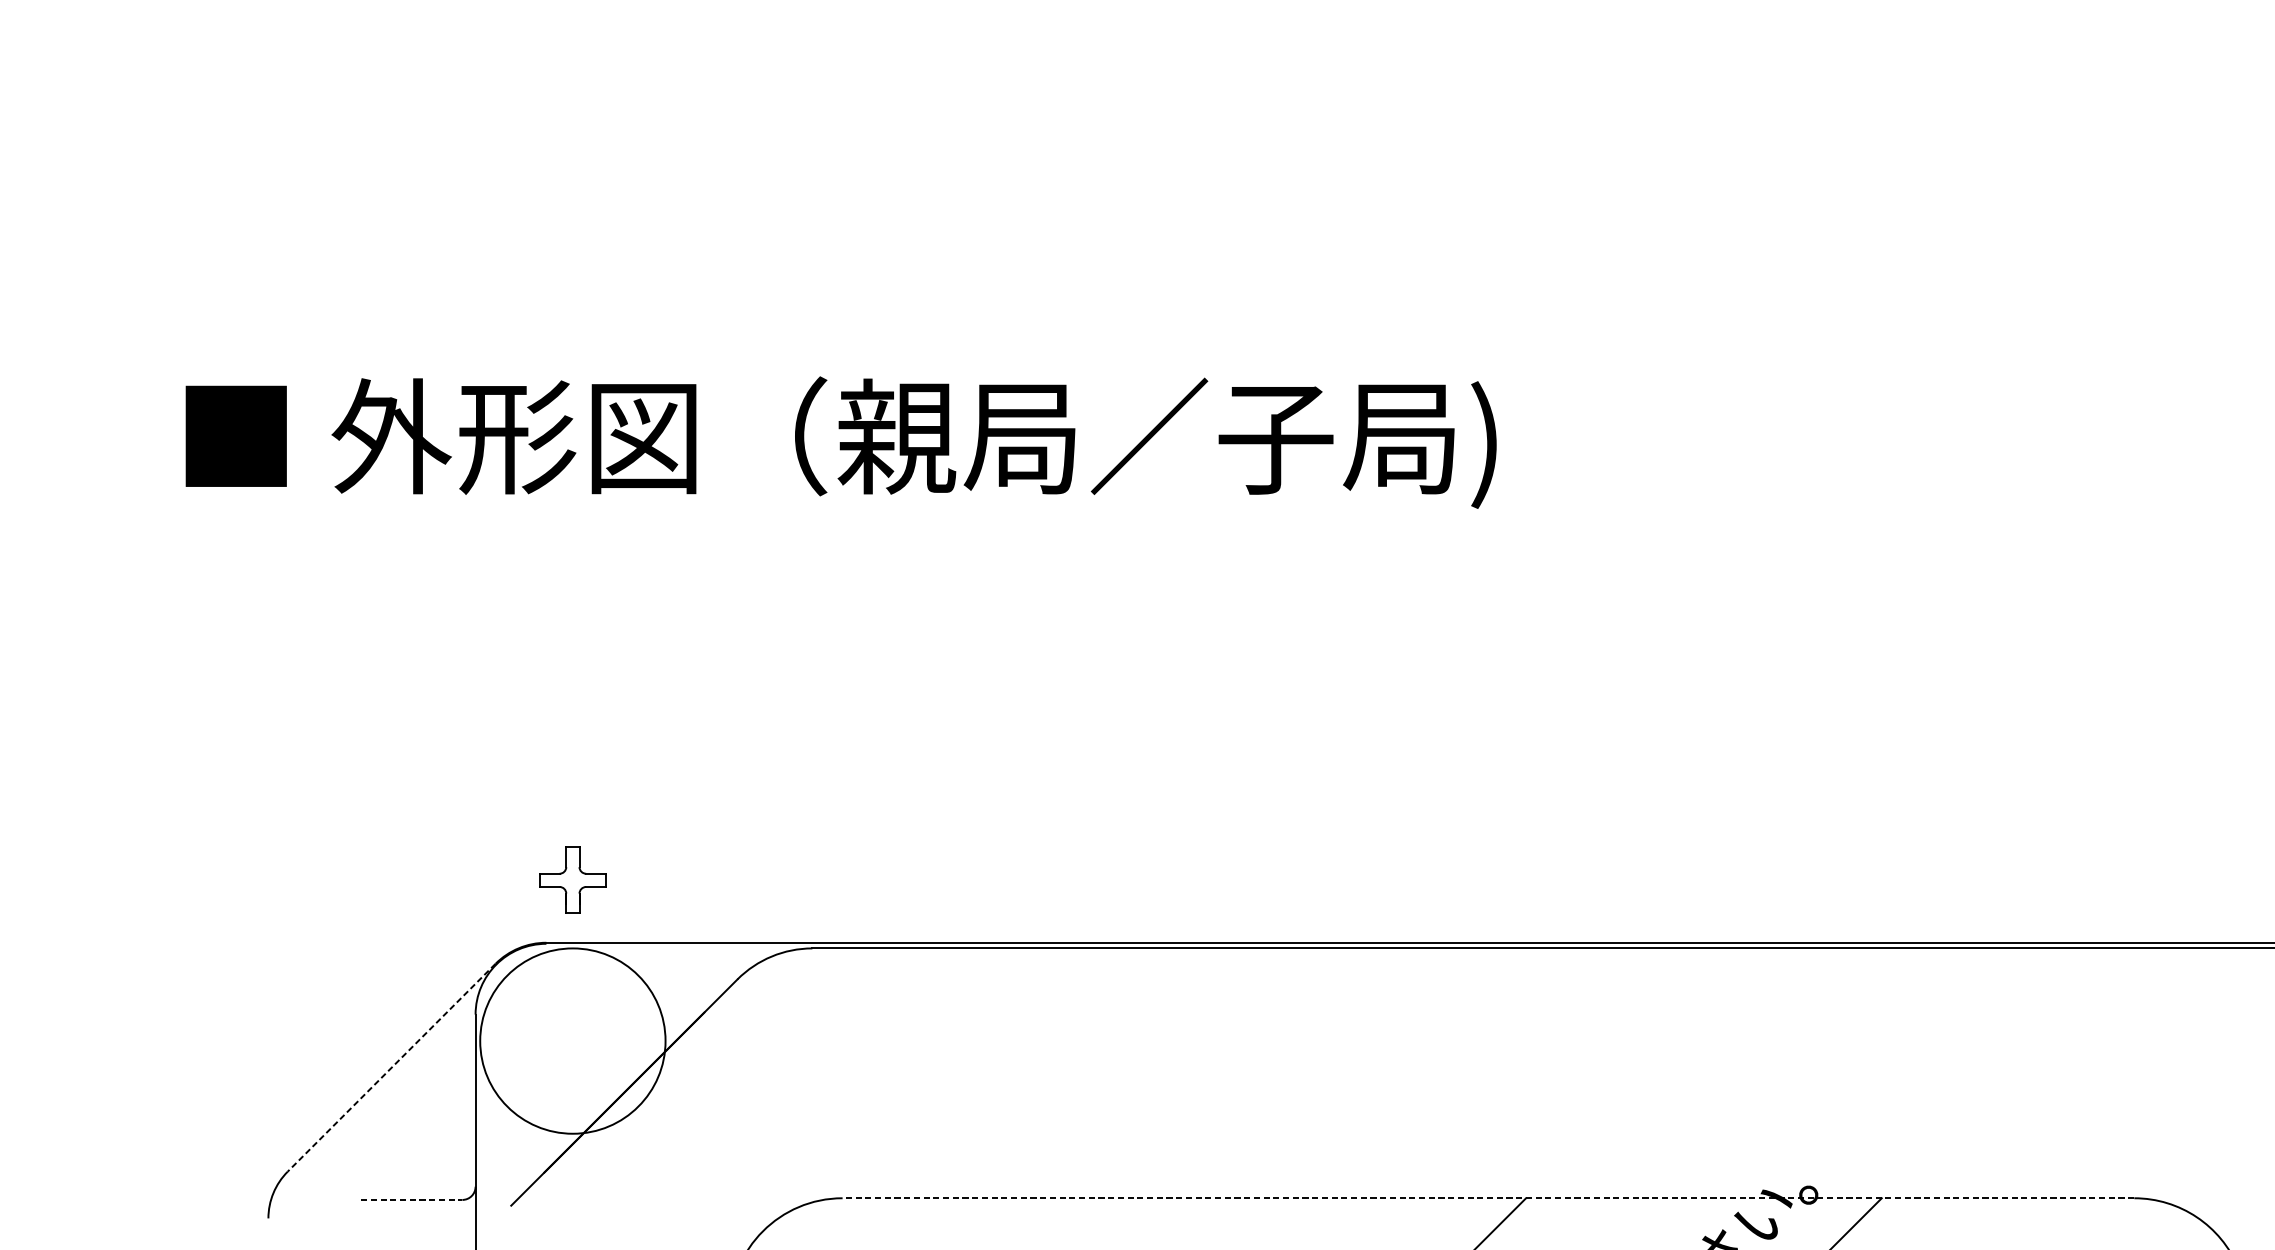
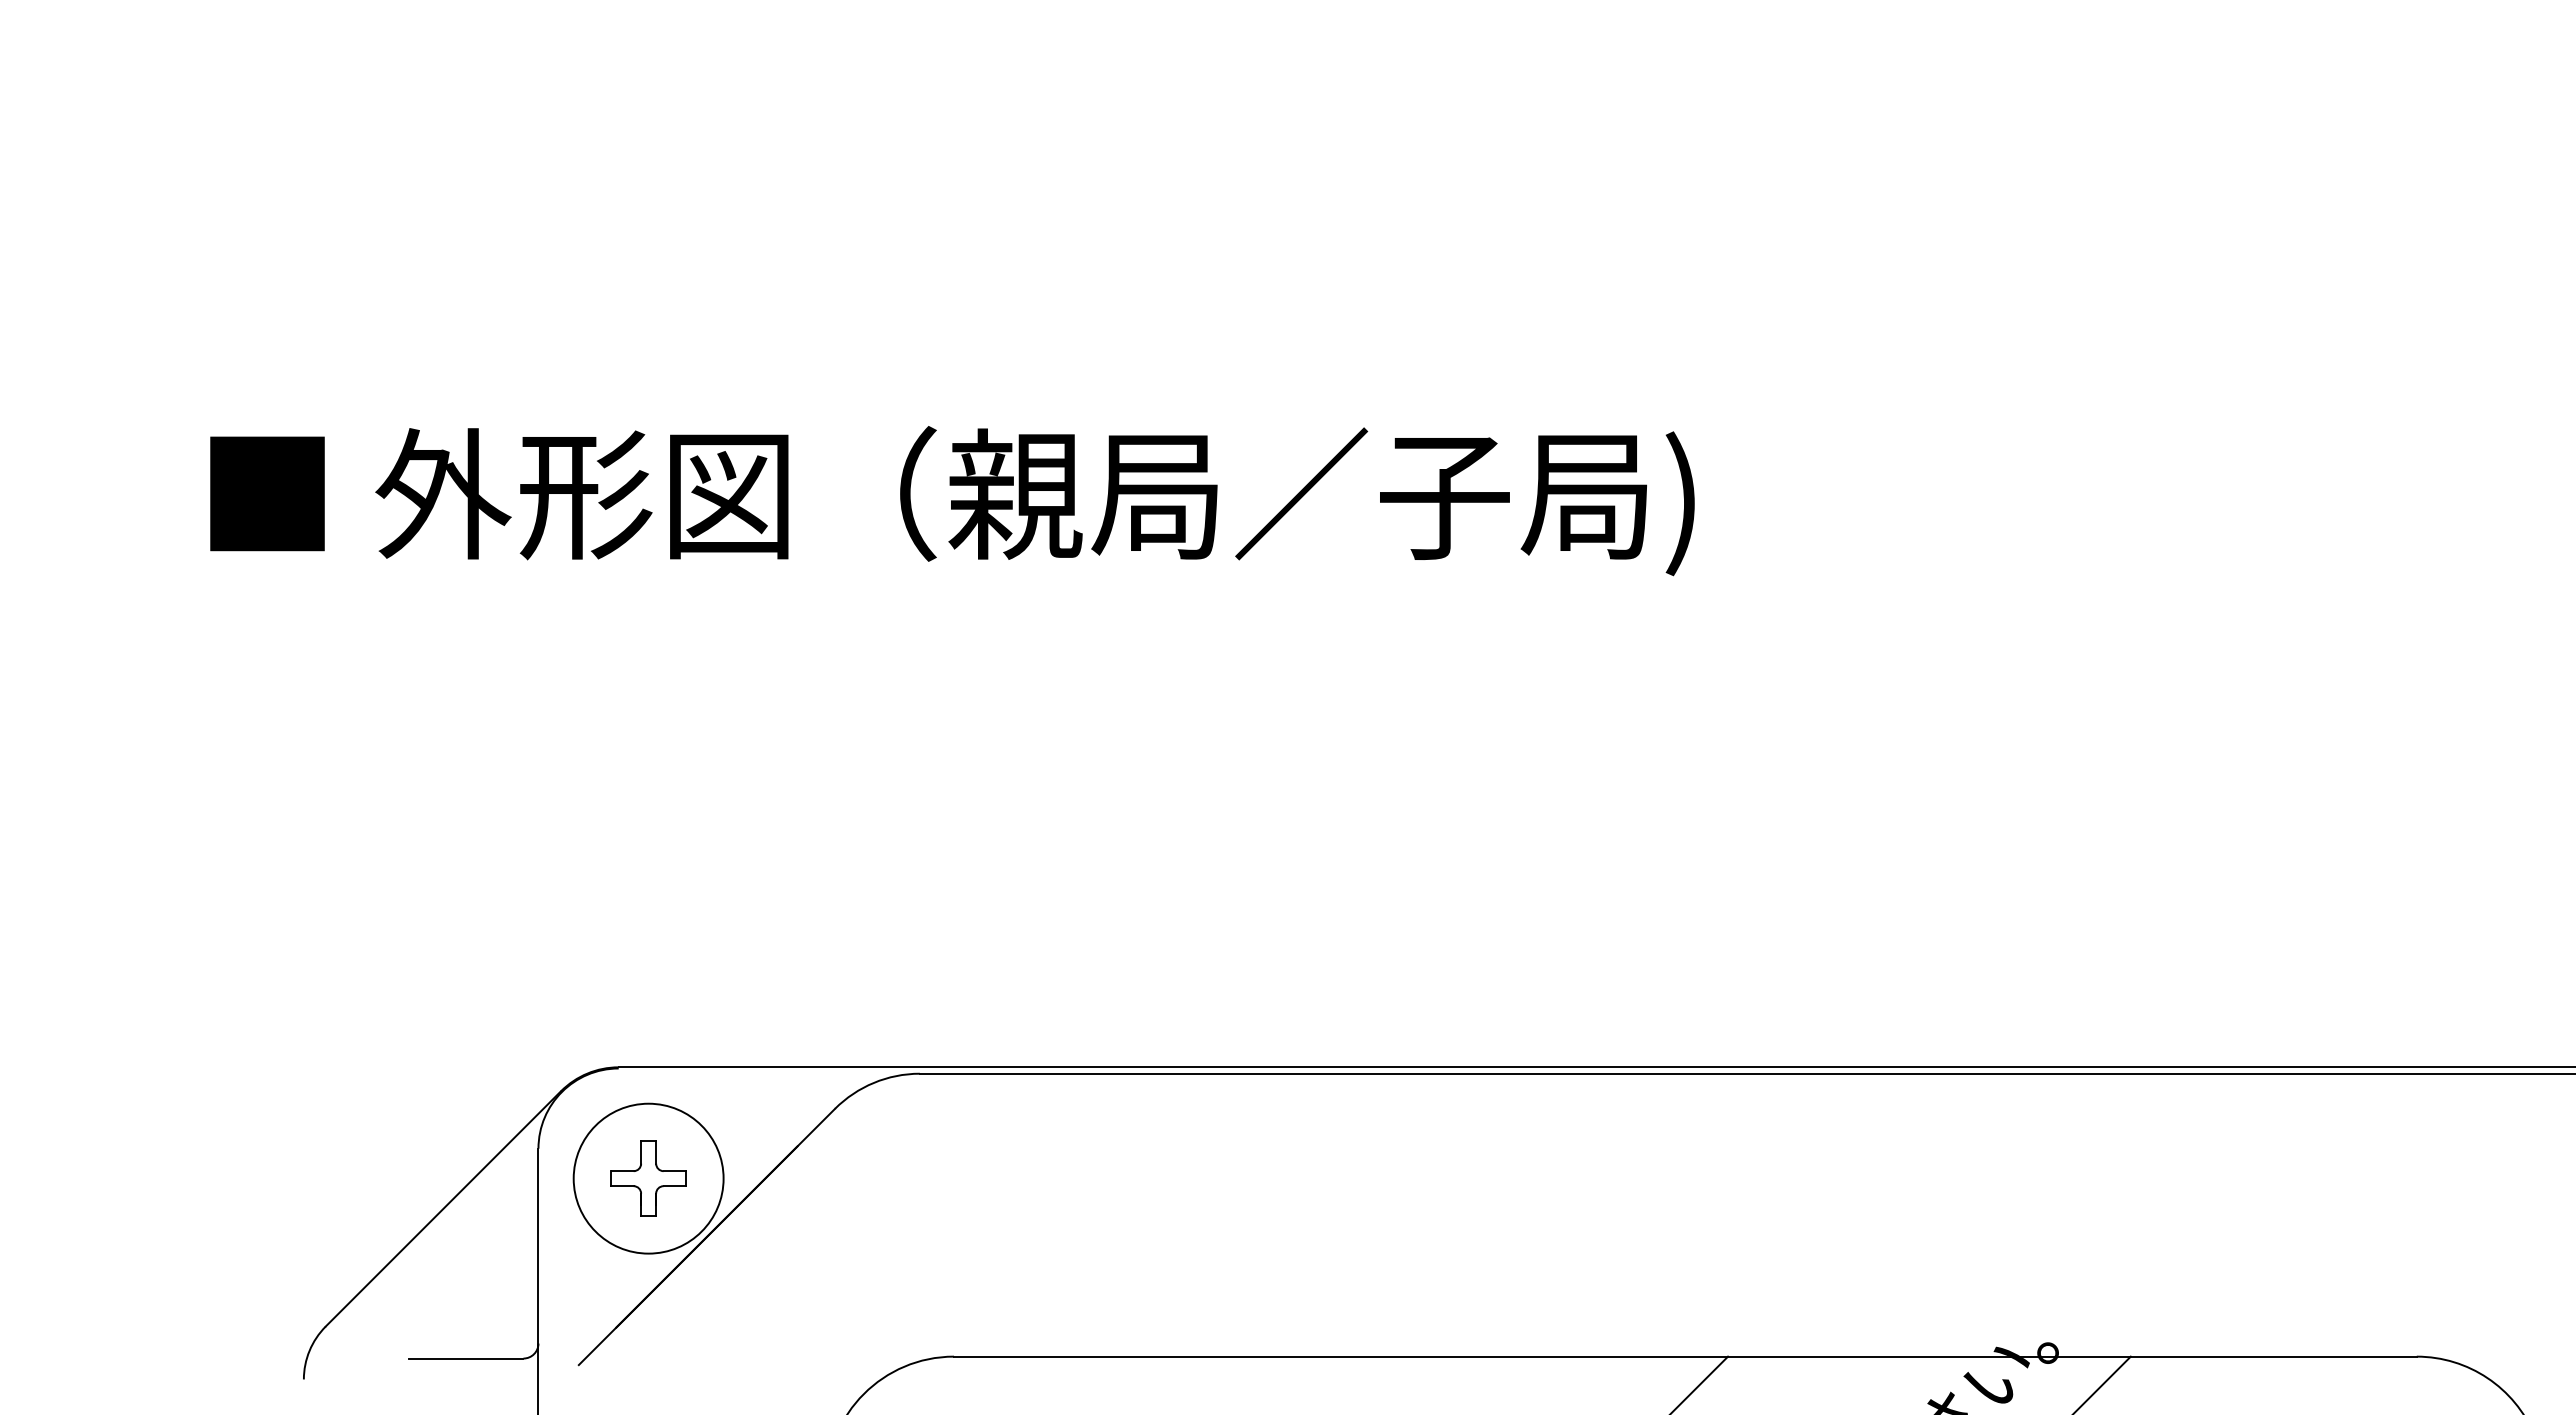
part: (572, 880) -> (648, 1178), moved
circle: (572, 1040) -> (648, 1178), size x0.71
line: (391, 1068) -> (443, 1209), dashed -> solid
line: (1487, 1198) -> (1684, 1356), dashed -> solid
line: (412, 1199) -> (466, 1358), dashed -> solid

